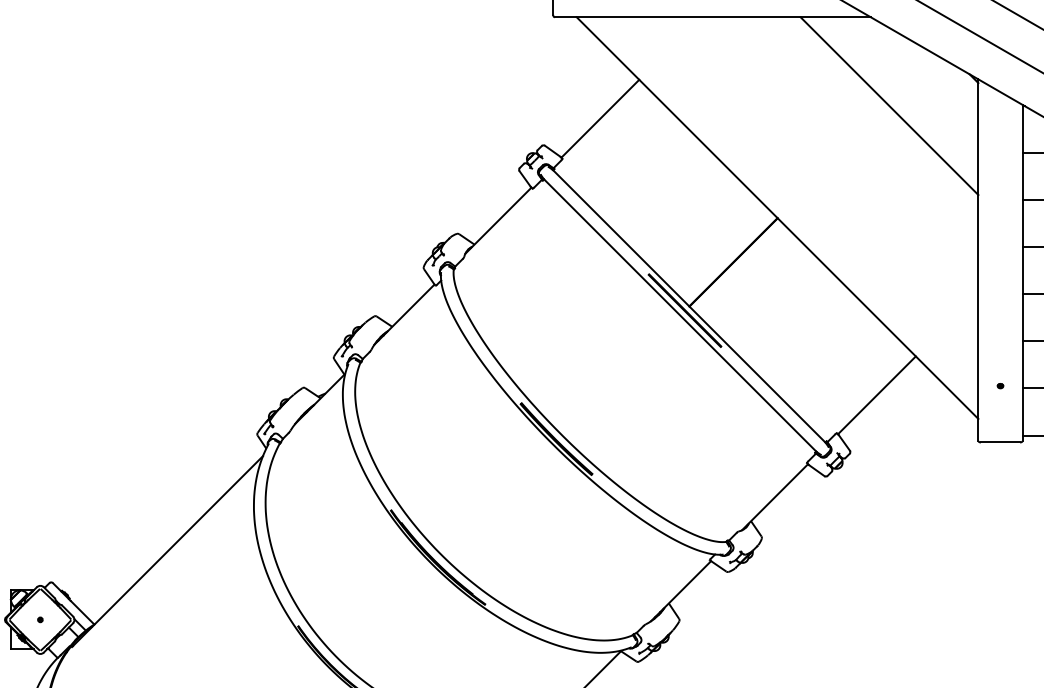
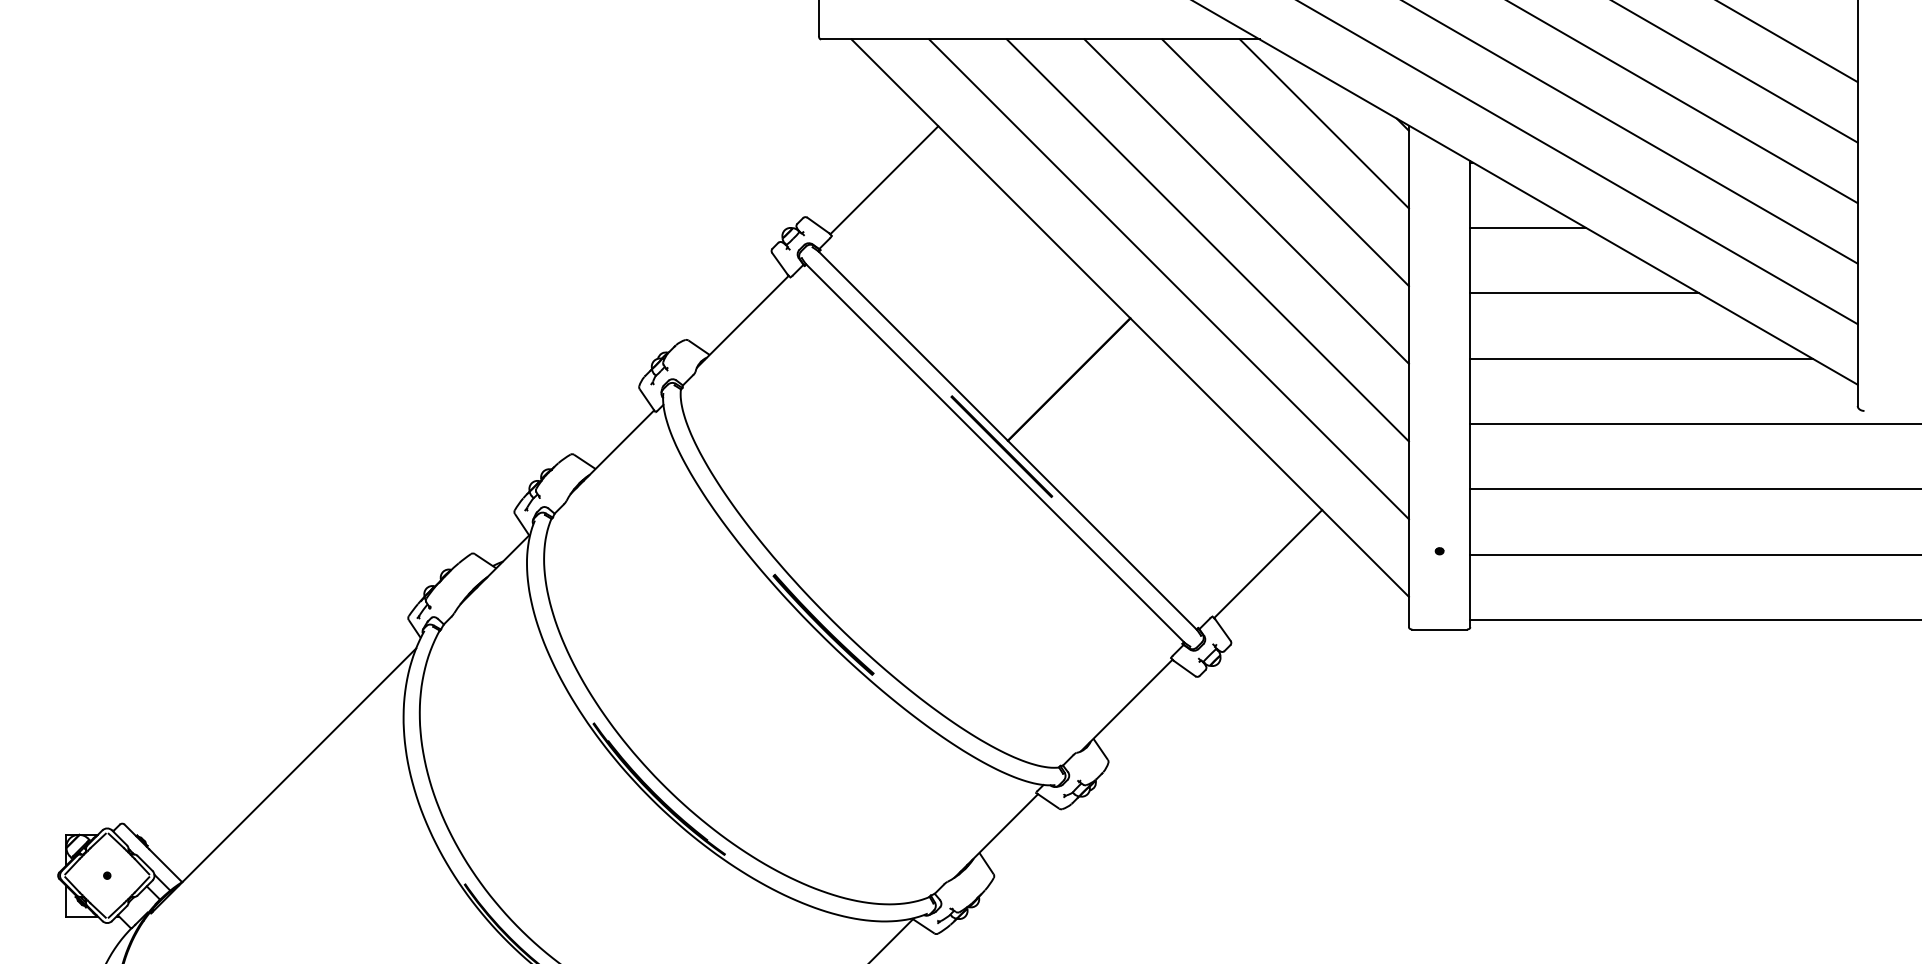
line: (916, 77) -> (1323, 123), added
line: (861, 134) -> (1246, 201), added
line: (833, 162) -> (1207, 240), added
line: (805, 190) -> (1168, 279), added

